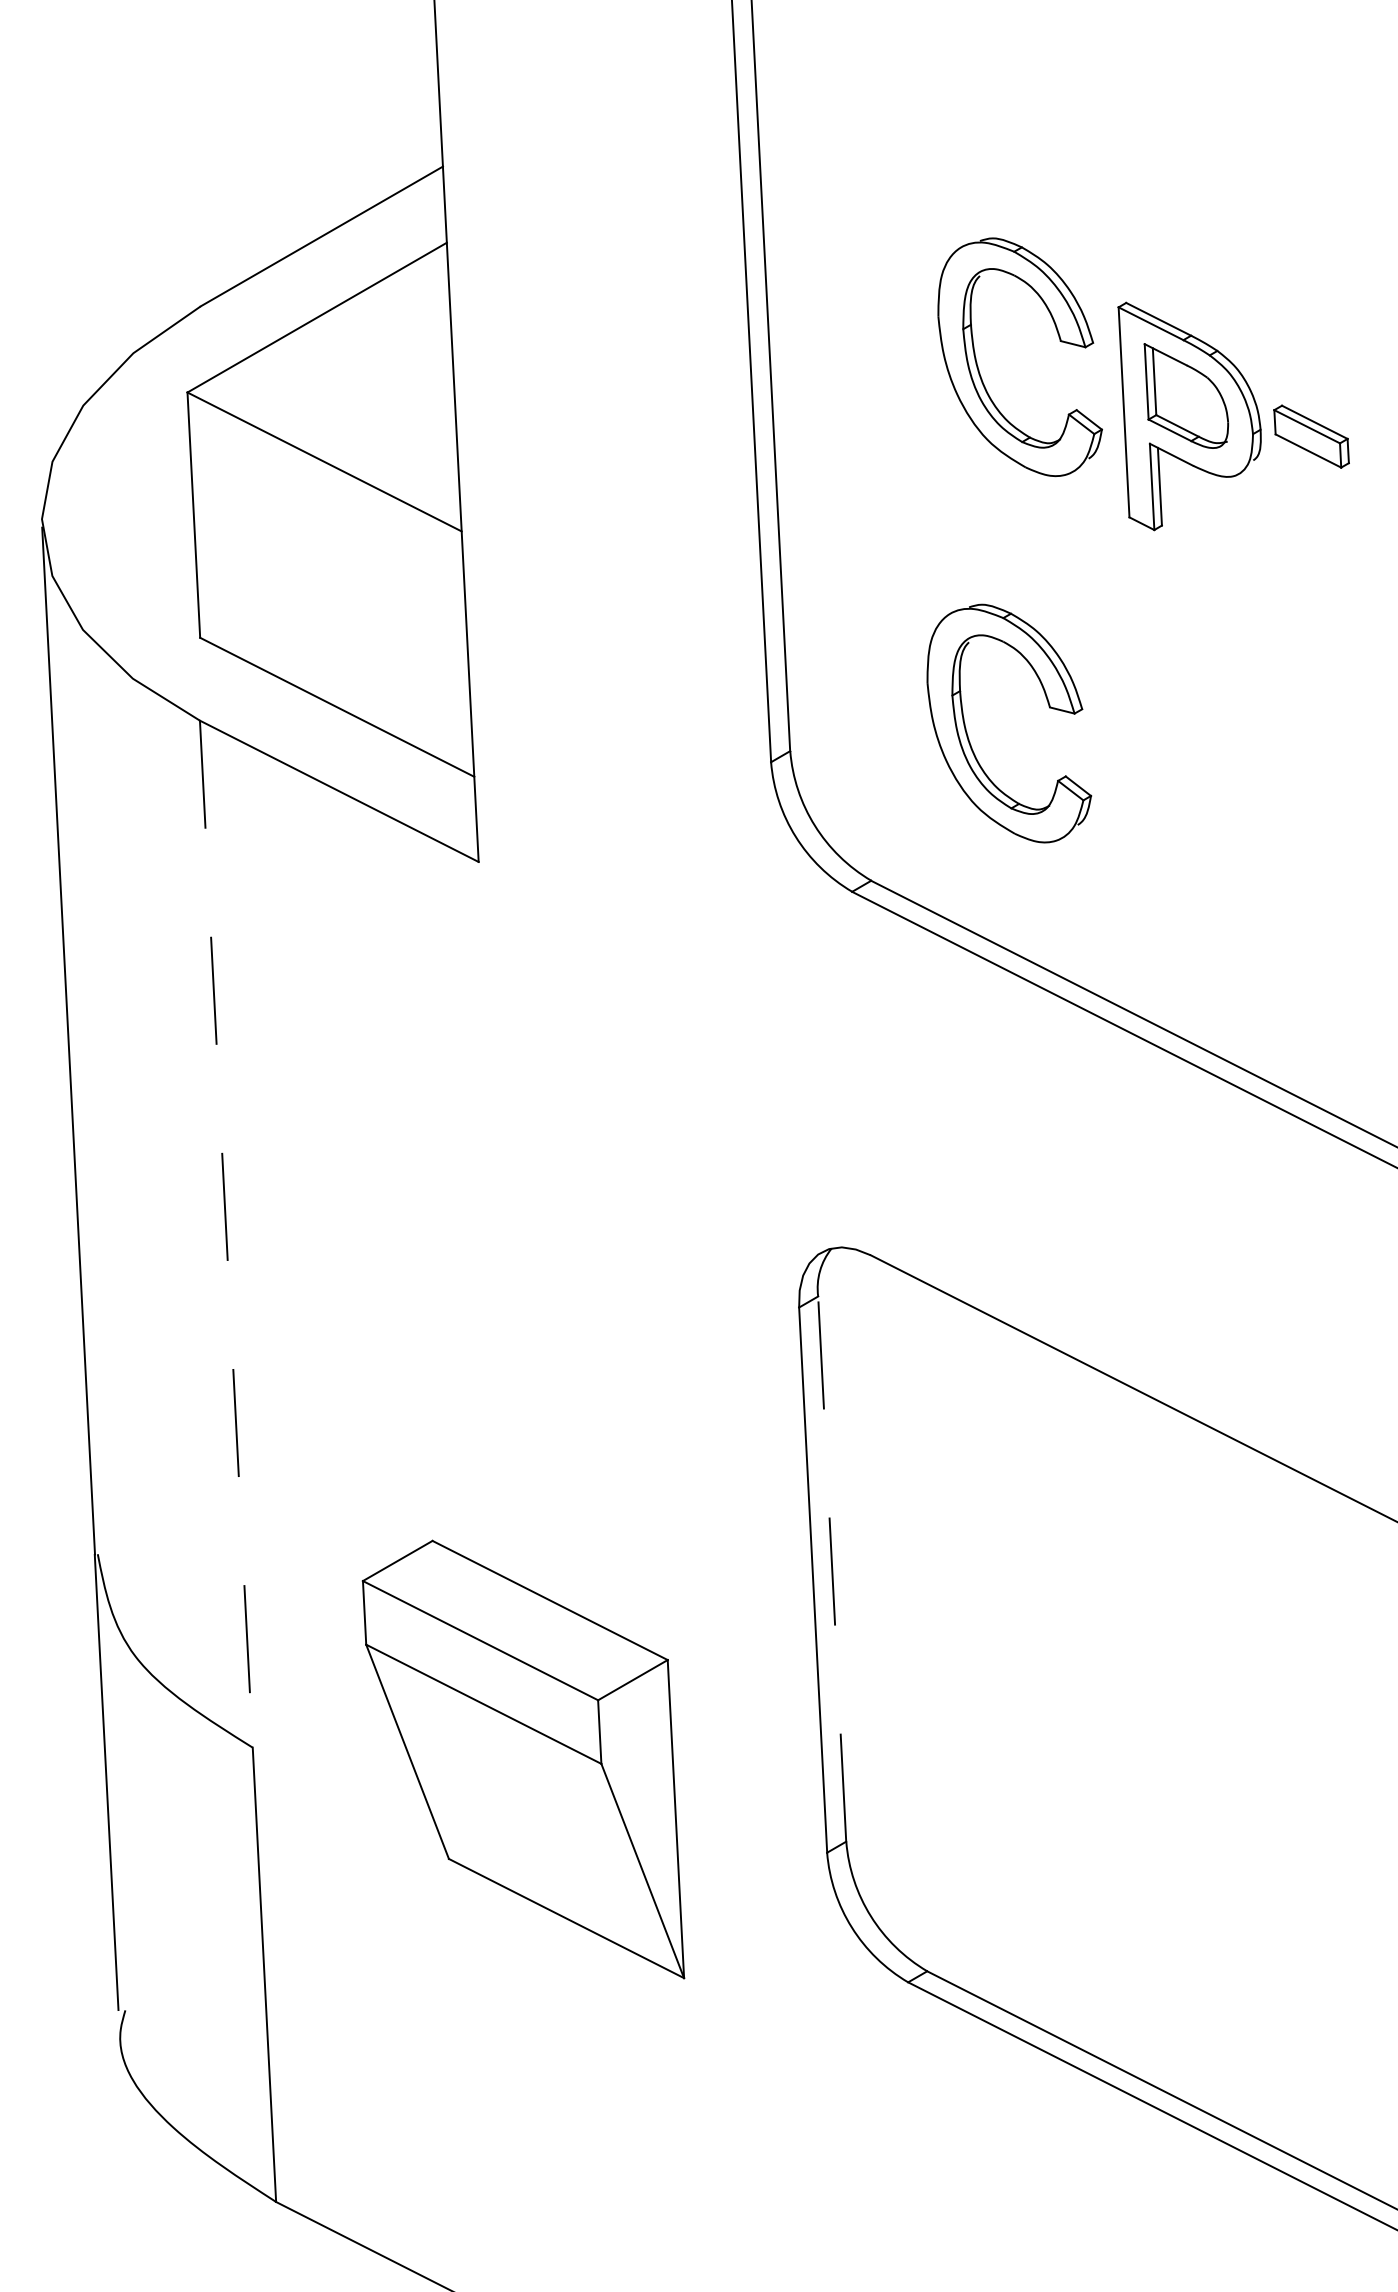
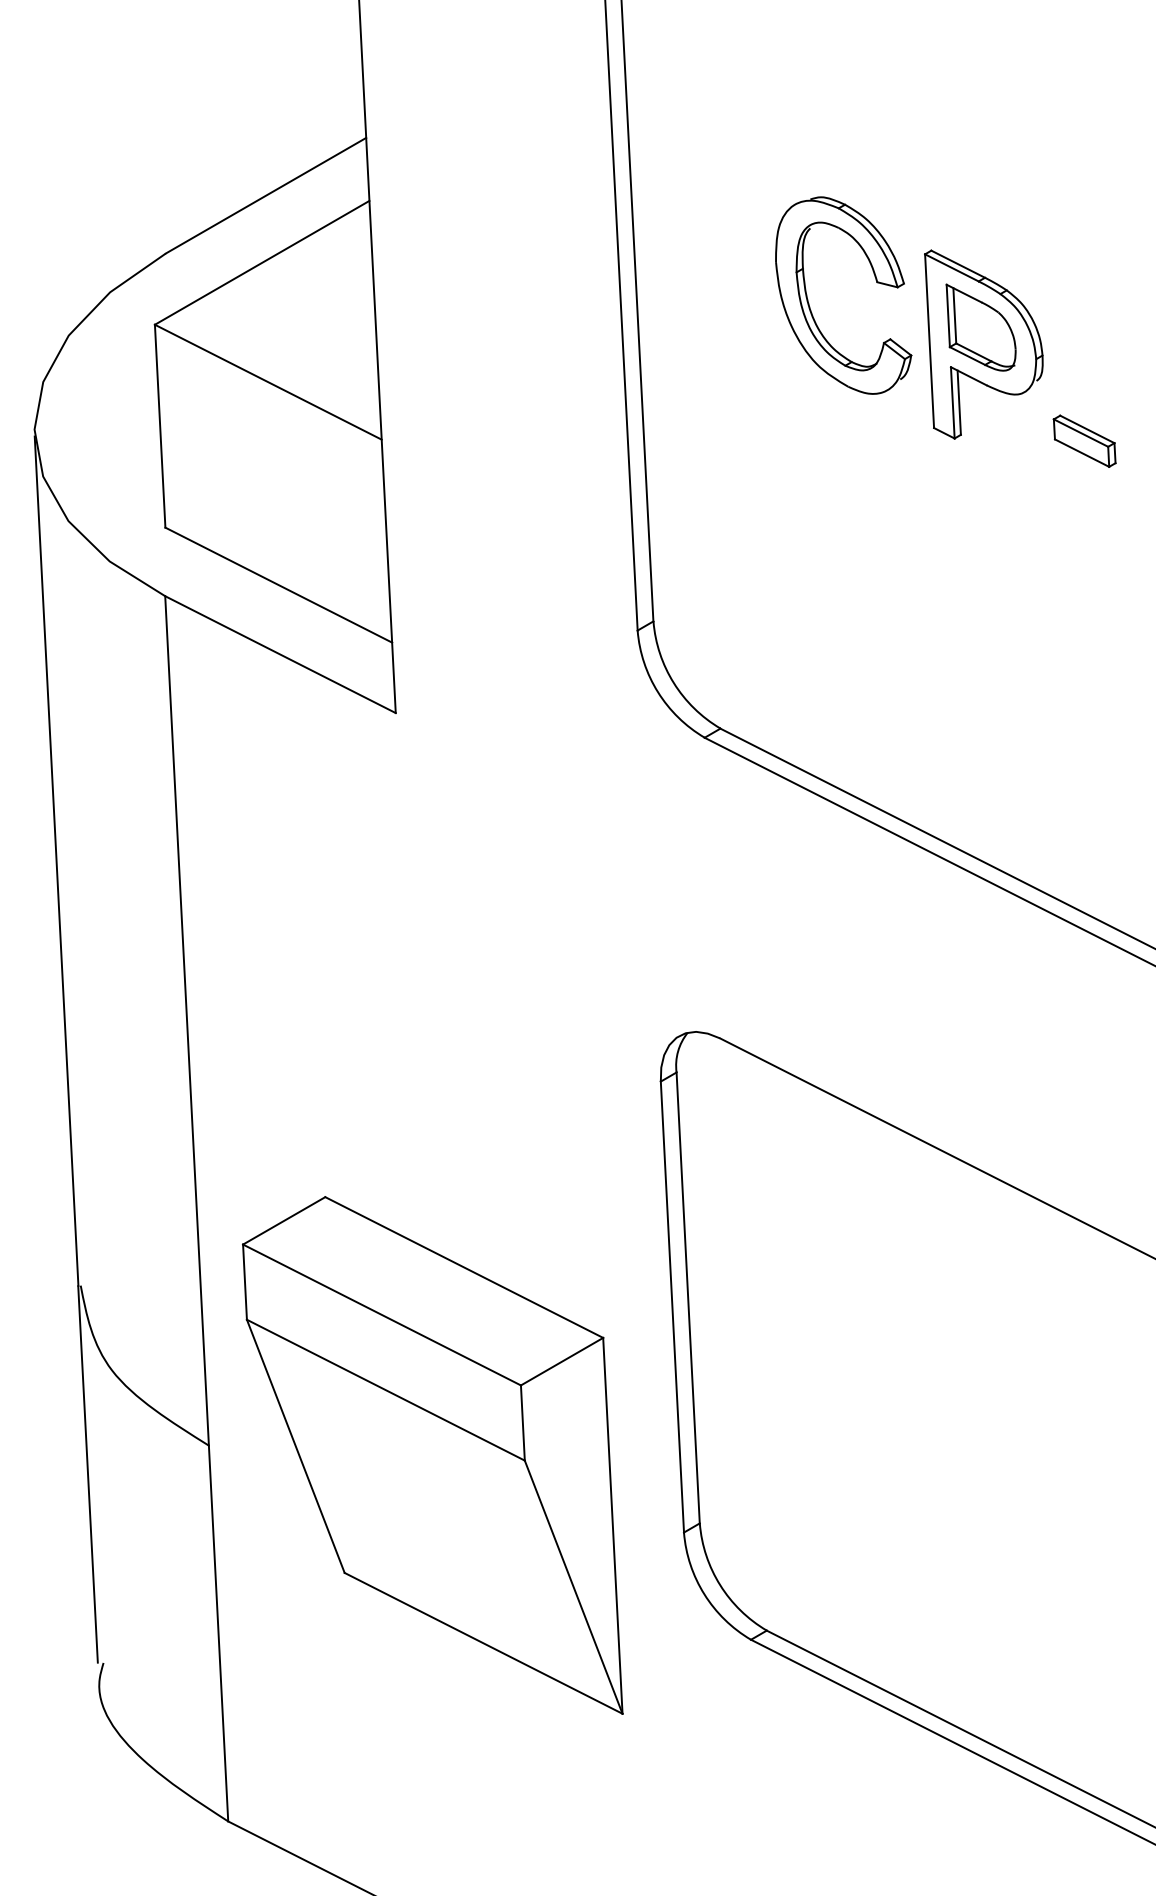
part: (1311, 435) -> (1084, 440), moved
part: (969, 736) -> (801, 609), removed
line: (226, 1234) -> (187, 1021), dashed -> solid
line: (832, 1568) -> (688, 1297), dashed -> solid
part: (523, 1759) -> (432, 1455), size x1.43

